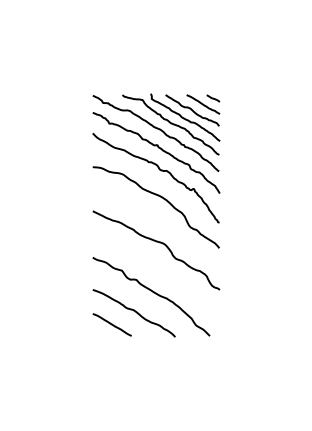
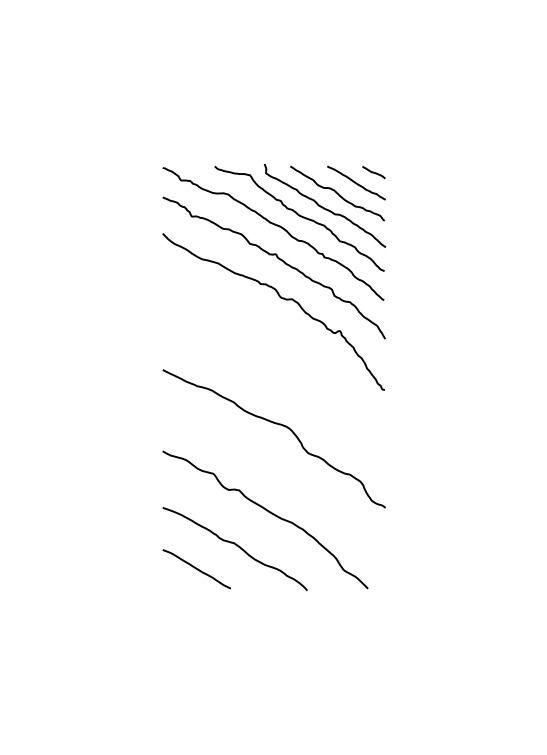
curve: (161, 198) -> (283, 347), removed

